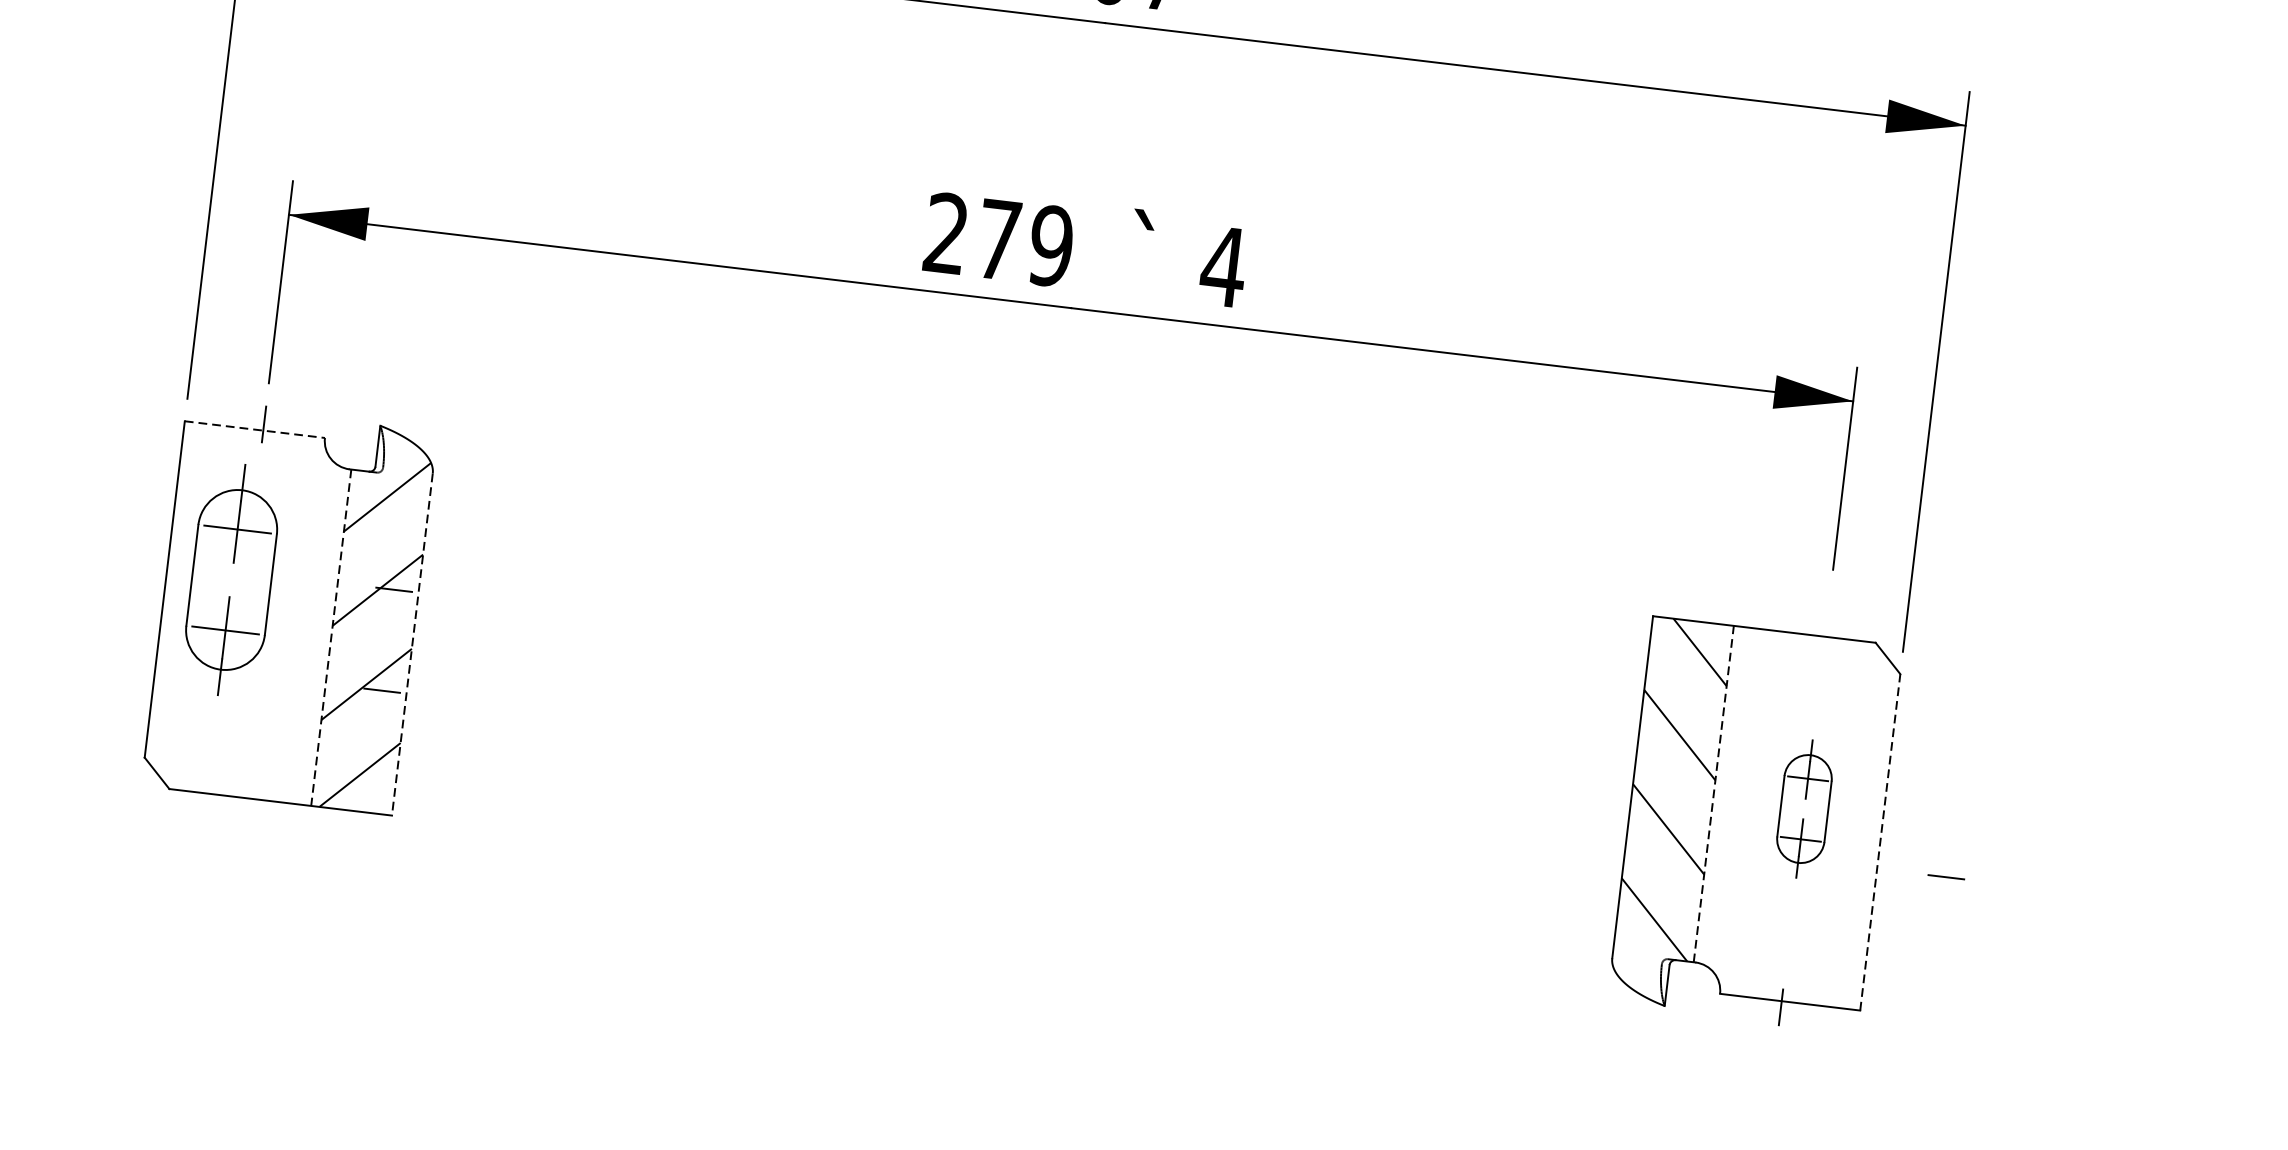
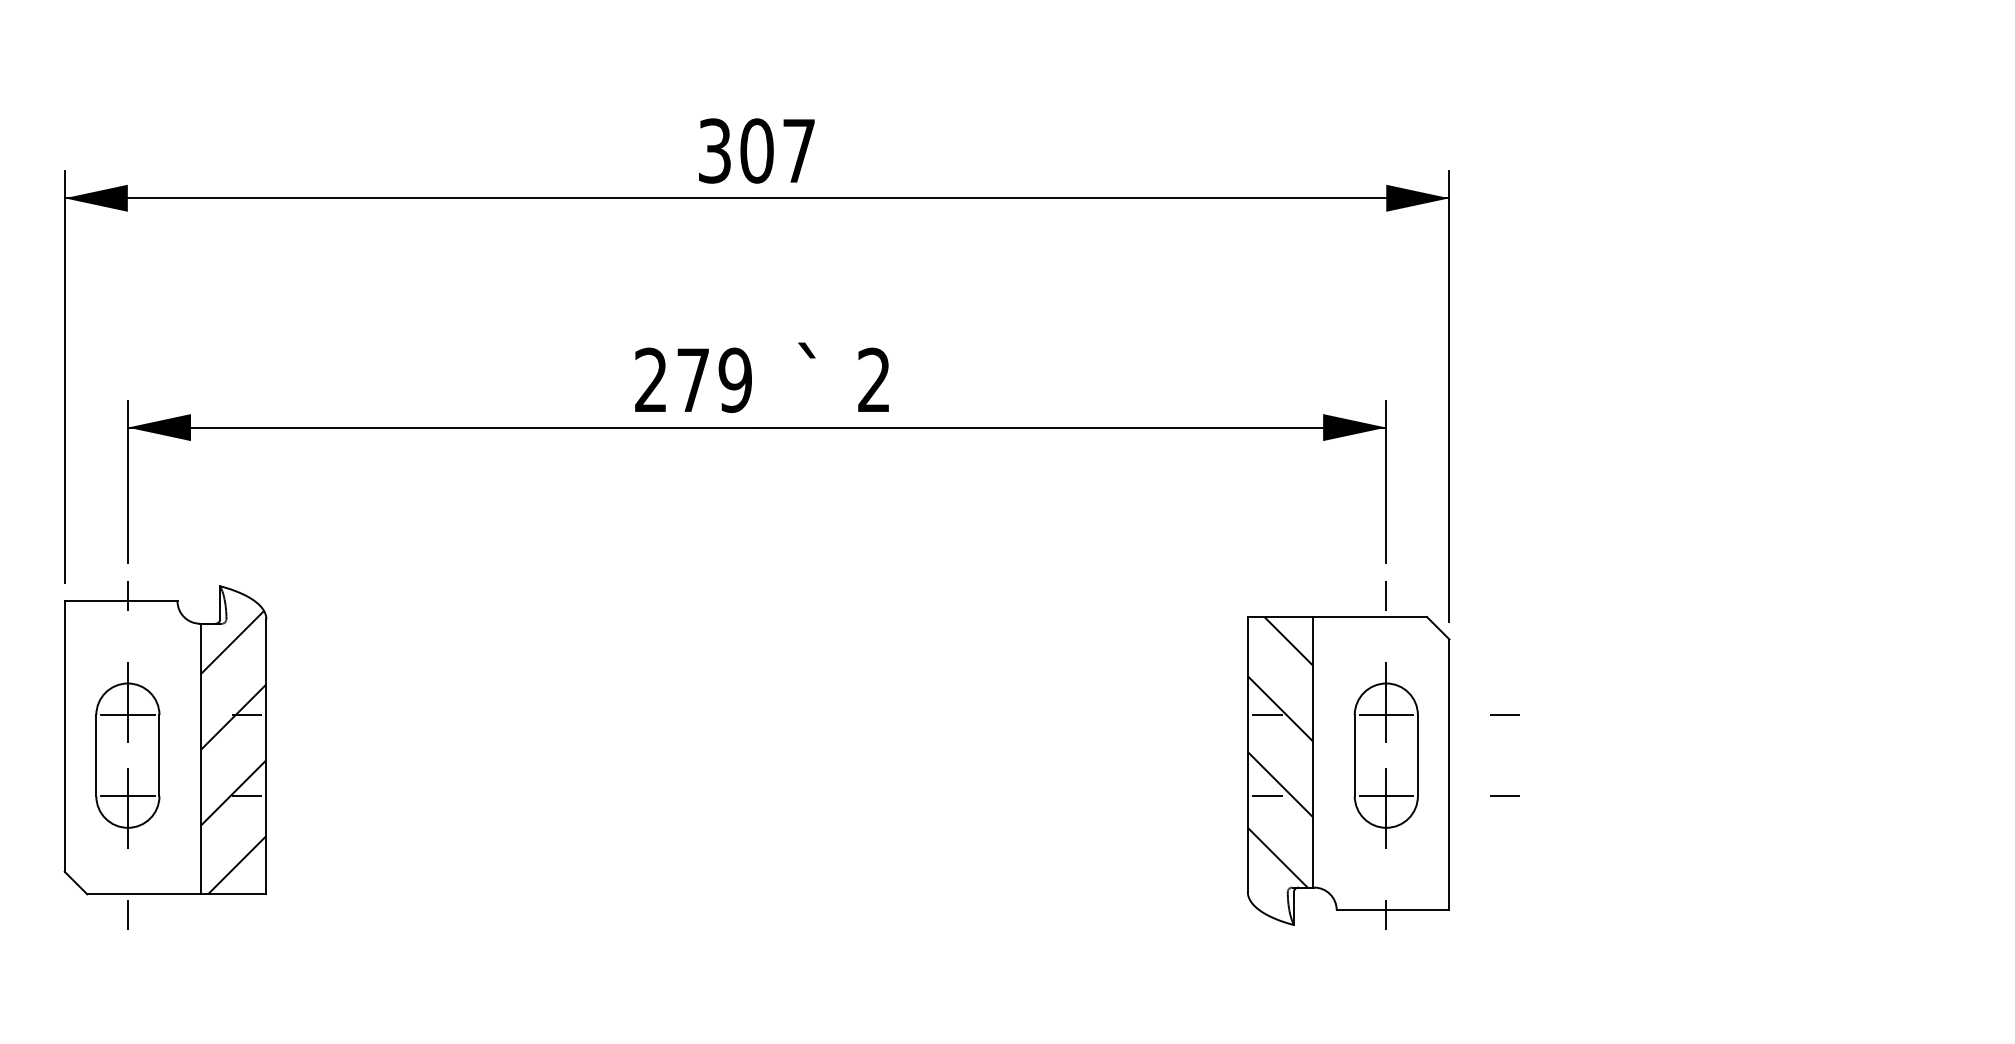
text: (1222, 265) -> (873, 379), 4 -> 2
line: (255, 430) -> (121, 601), dashed -> solid
part: (231, 579) -> (127, 755), moved
line: (1828, 611) -> (1386, 596), added
line: (331, 638) -> (201, 759), dashed -> solid
line: (412, 644) -> (266, 756), dashed -> solid
line: (1662, 741) -> (1267, 715), added
line: (1958, 776) -> (1505, 715), added
line: (1713, 793) -> (1312, 751), dashed -> solid
part: (1803, 808) -> (1385, 755), size x1.67
line: (216, 821) -> (127, 915), added
line: (1880, 841) -> (1449, 774), dashed -> solid
line: (1650, 842) -> (1267, 796), added

